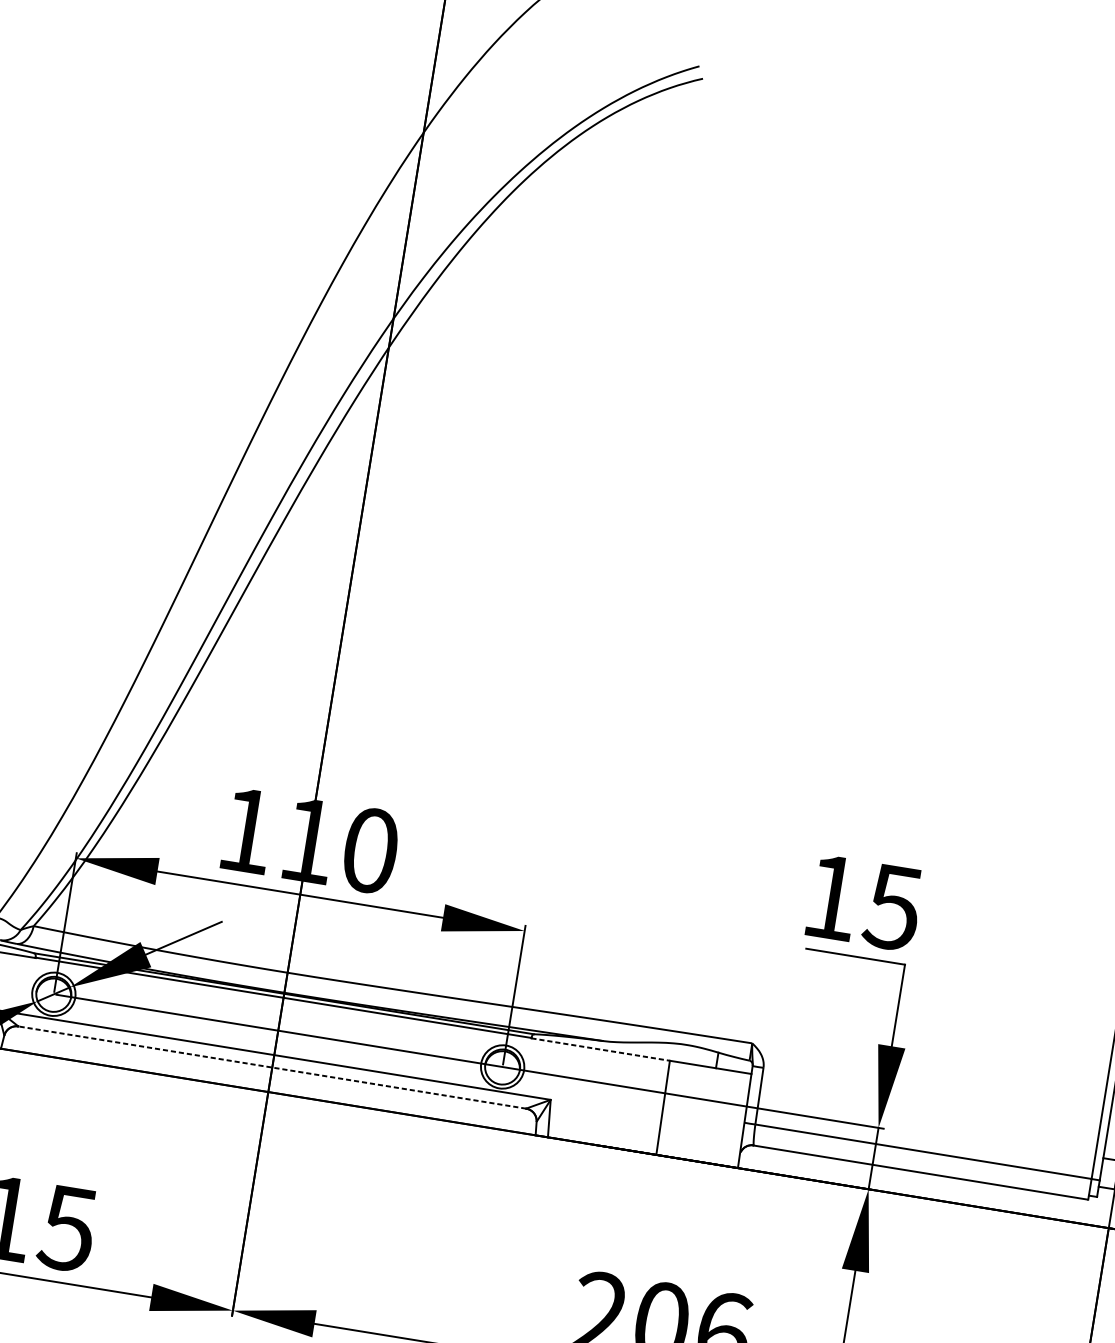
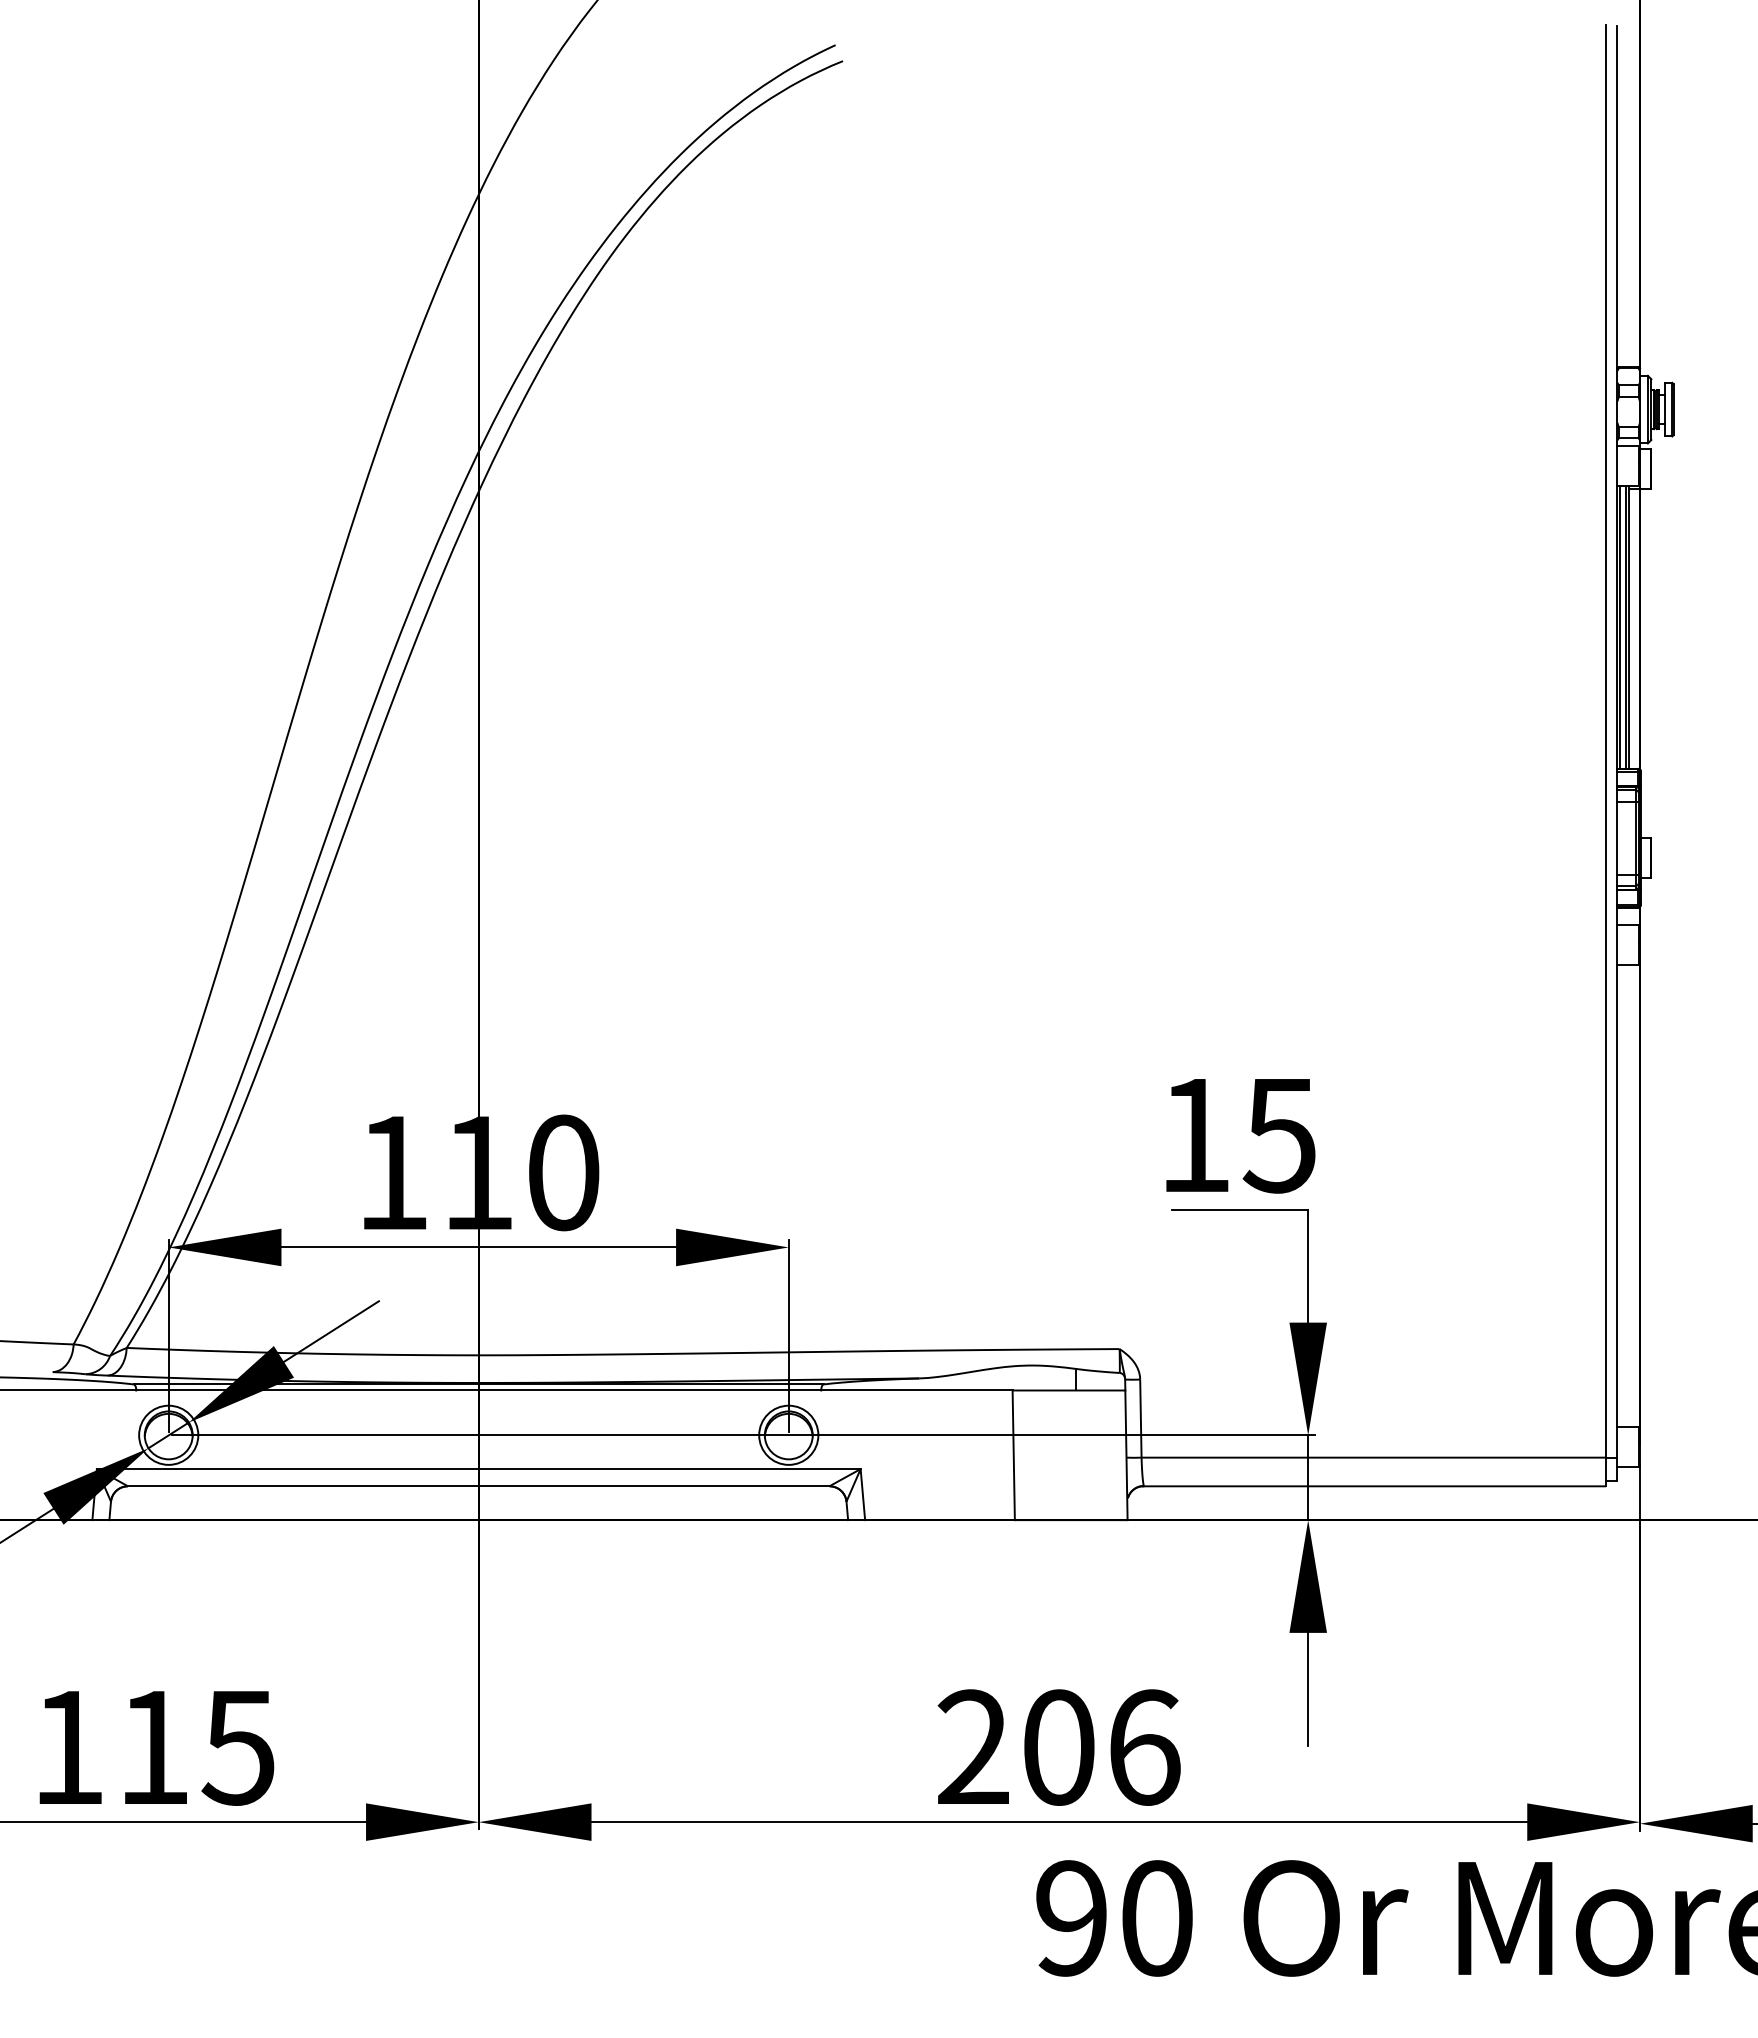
line: (600, 1049) -> (916, 1390), dashed -> solid
line: (272, 1067) -> (478, 1486), dashed -> solid

